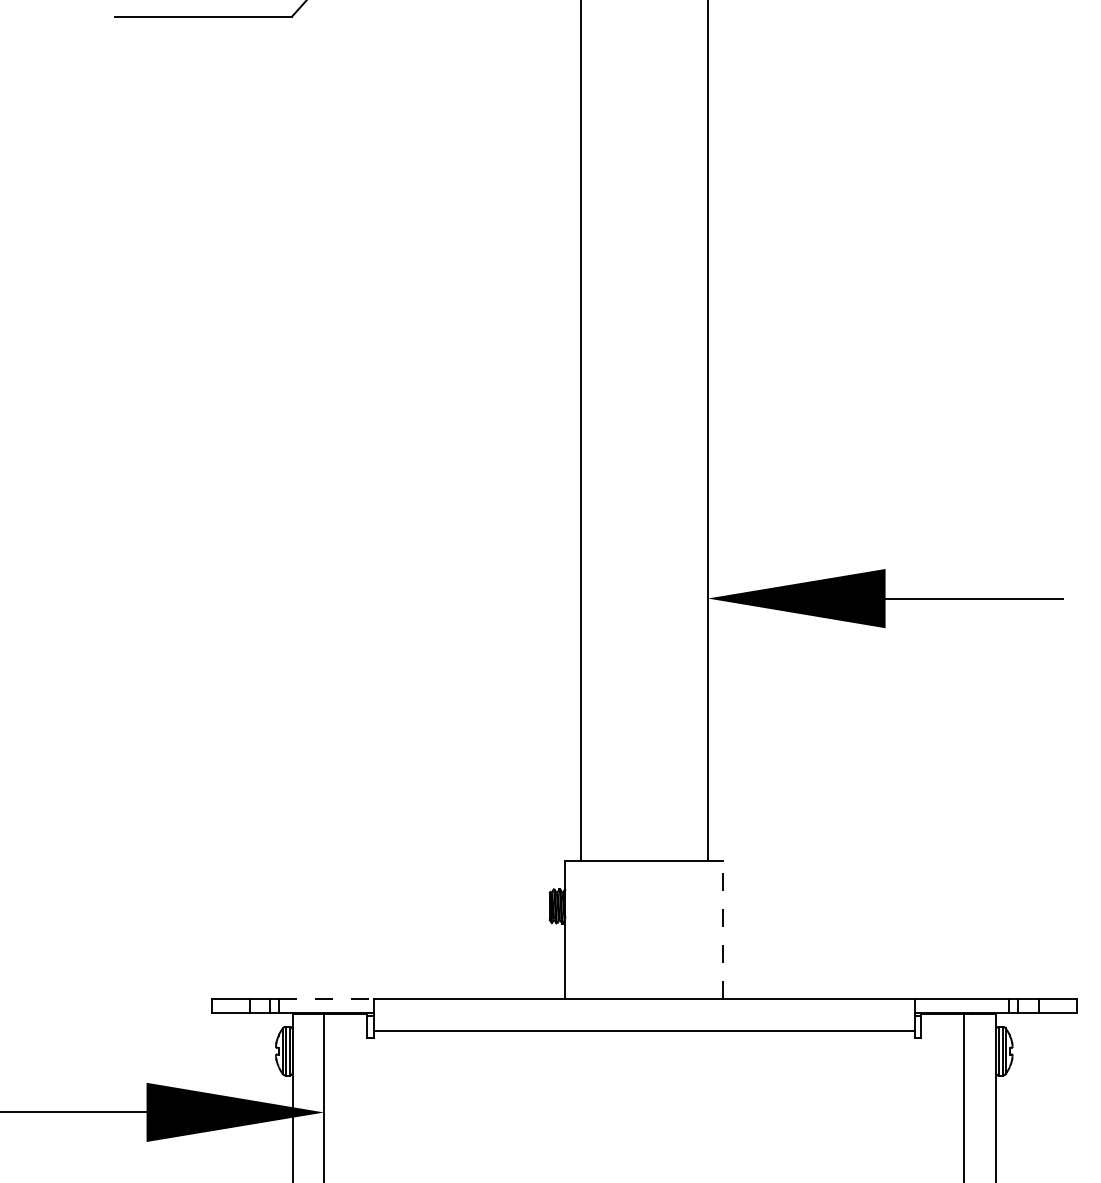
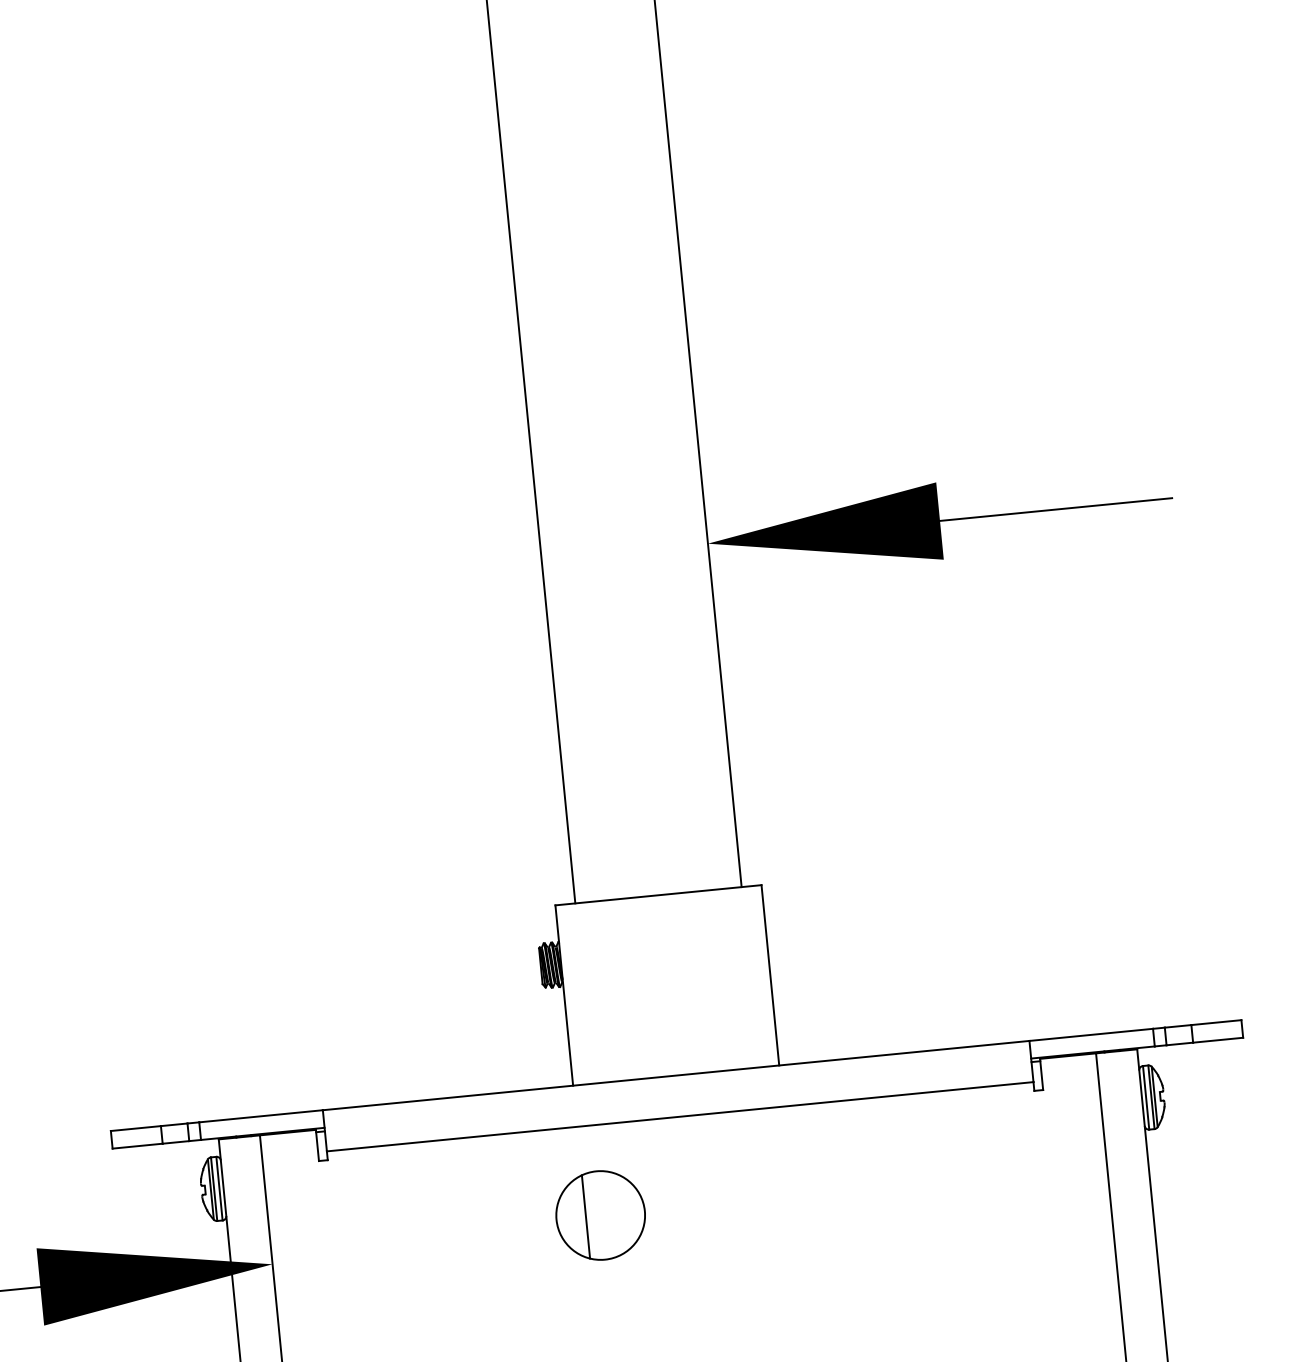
line: (723, 929) -> (770, 974), dashed -> solid
line: (327, 999) -> (262, 1116), dashed -> solid
part: (576, 1099) -> (600, 1215), added

